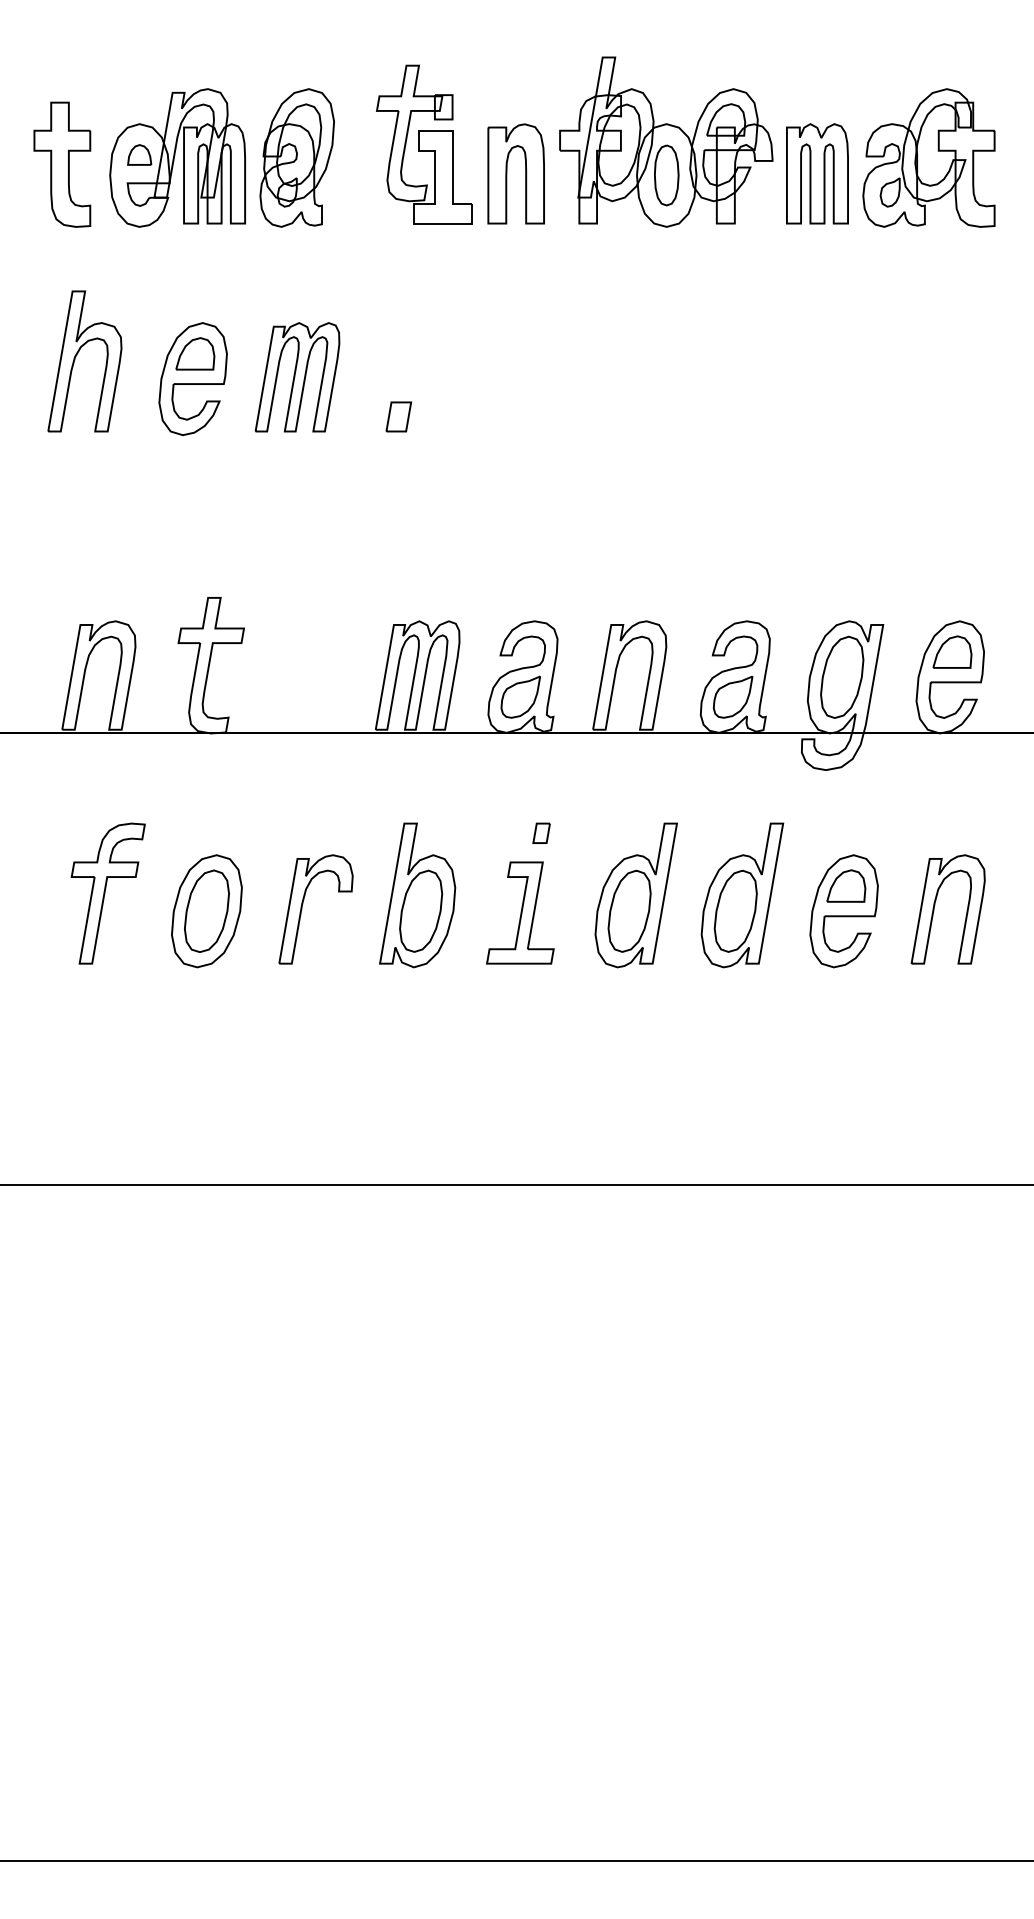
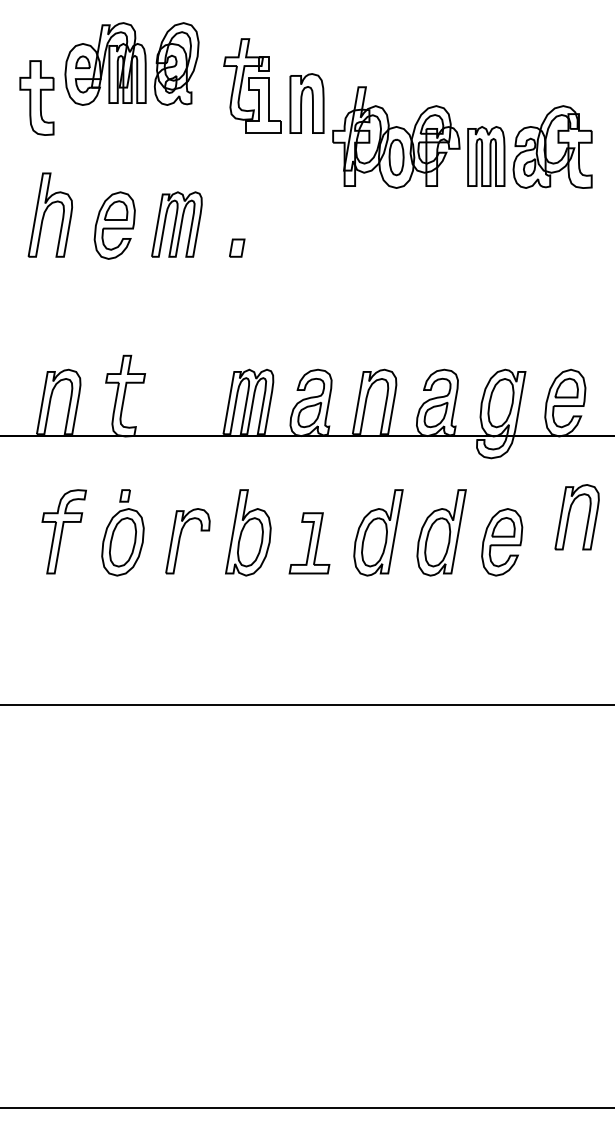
part: (777, 141) -> (462, 137), moved
part: (221, 157) -> (131, 63), moved
part: (540, 832) -> (124, 495), moved
part: (935, 909) -> (569, 517), moved

